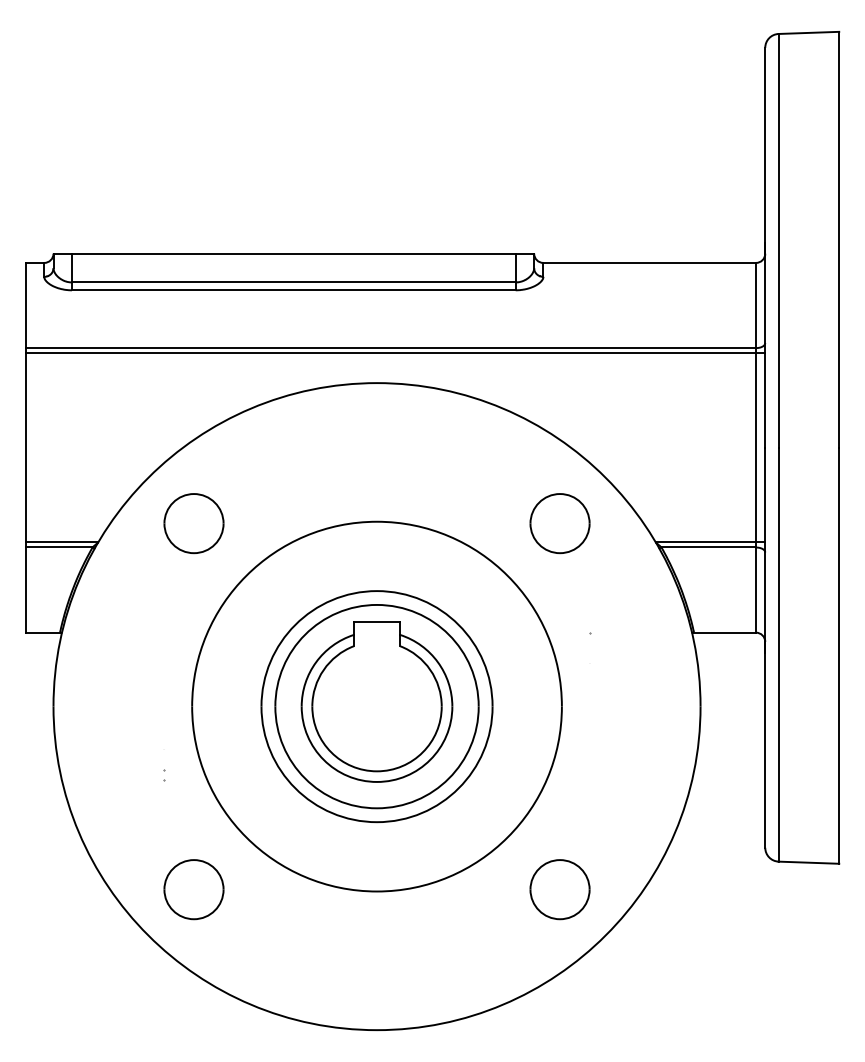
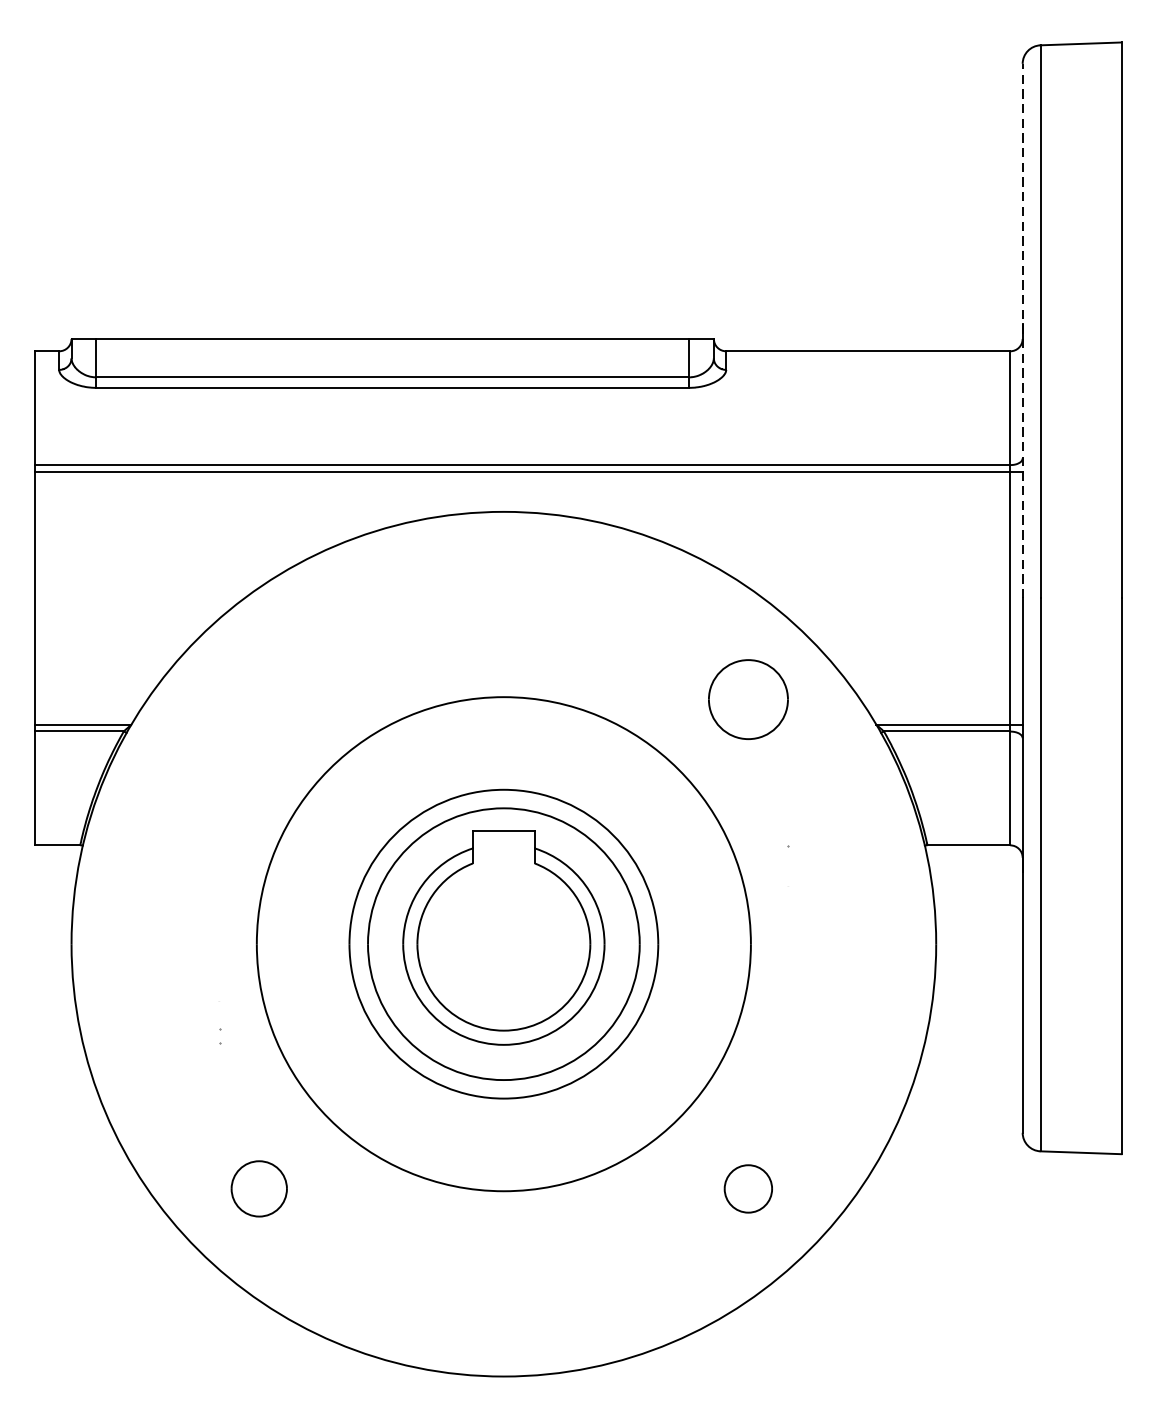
line: (765, 247) -> (1022, 330), solid -> dashed
part: (193, 523) -> (258, 699), removed
part: (193, 889) -> (258, 1188), size x0.7
part: (559, 889) -> (747, 1188), size x0.6

